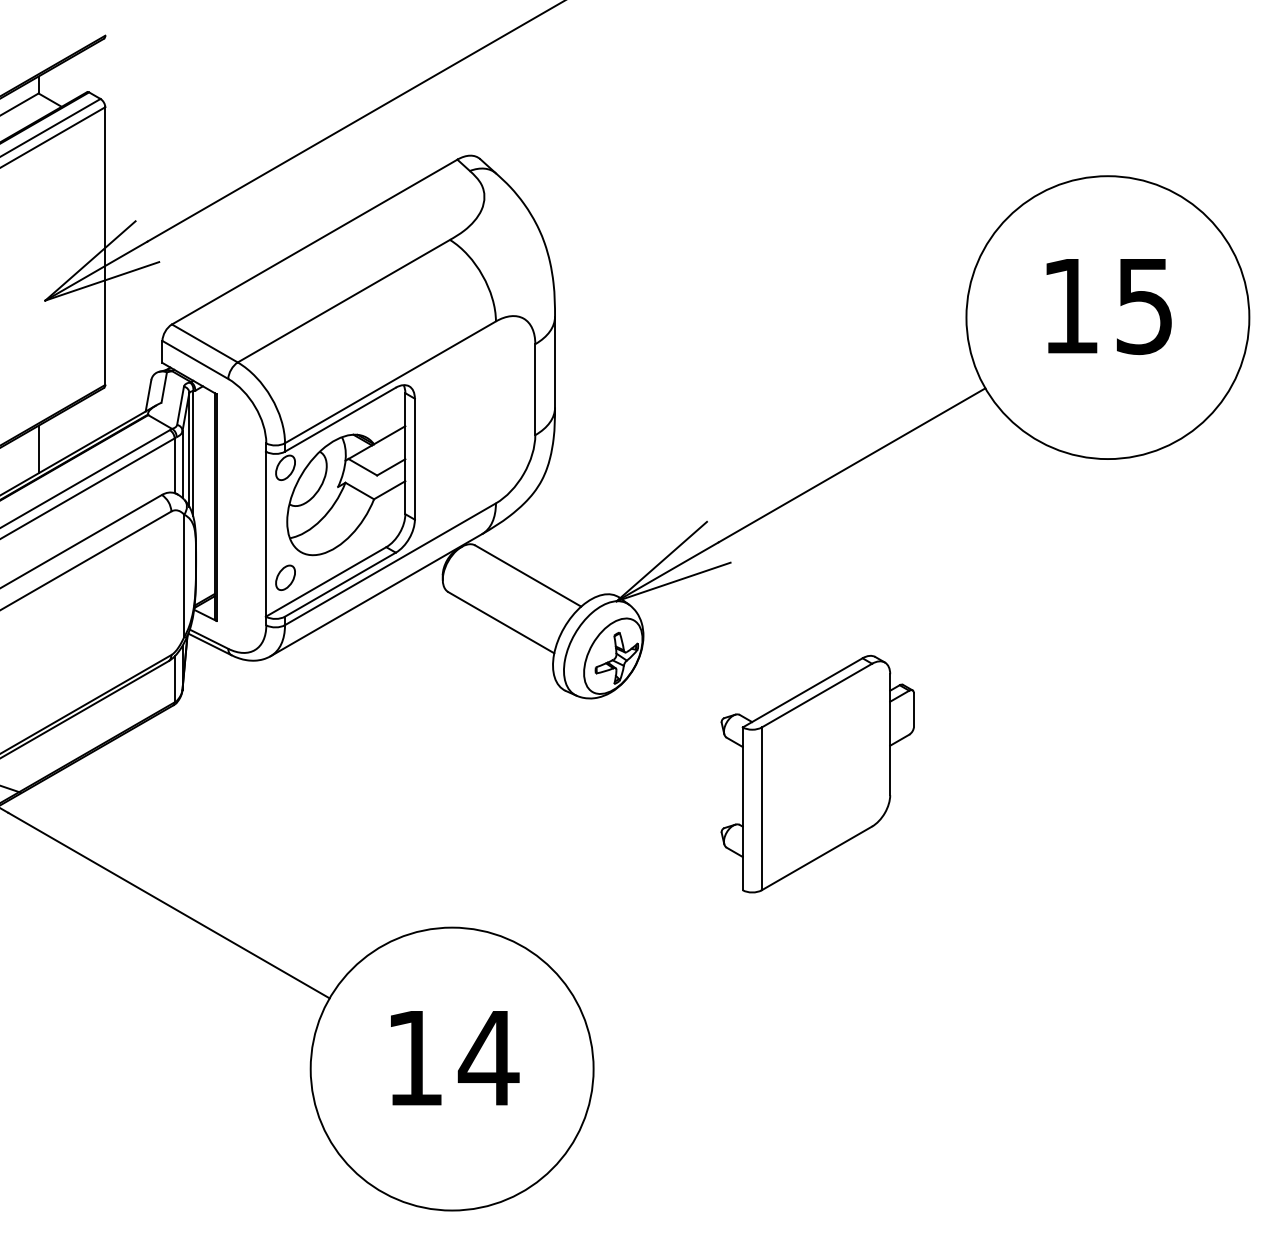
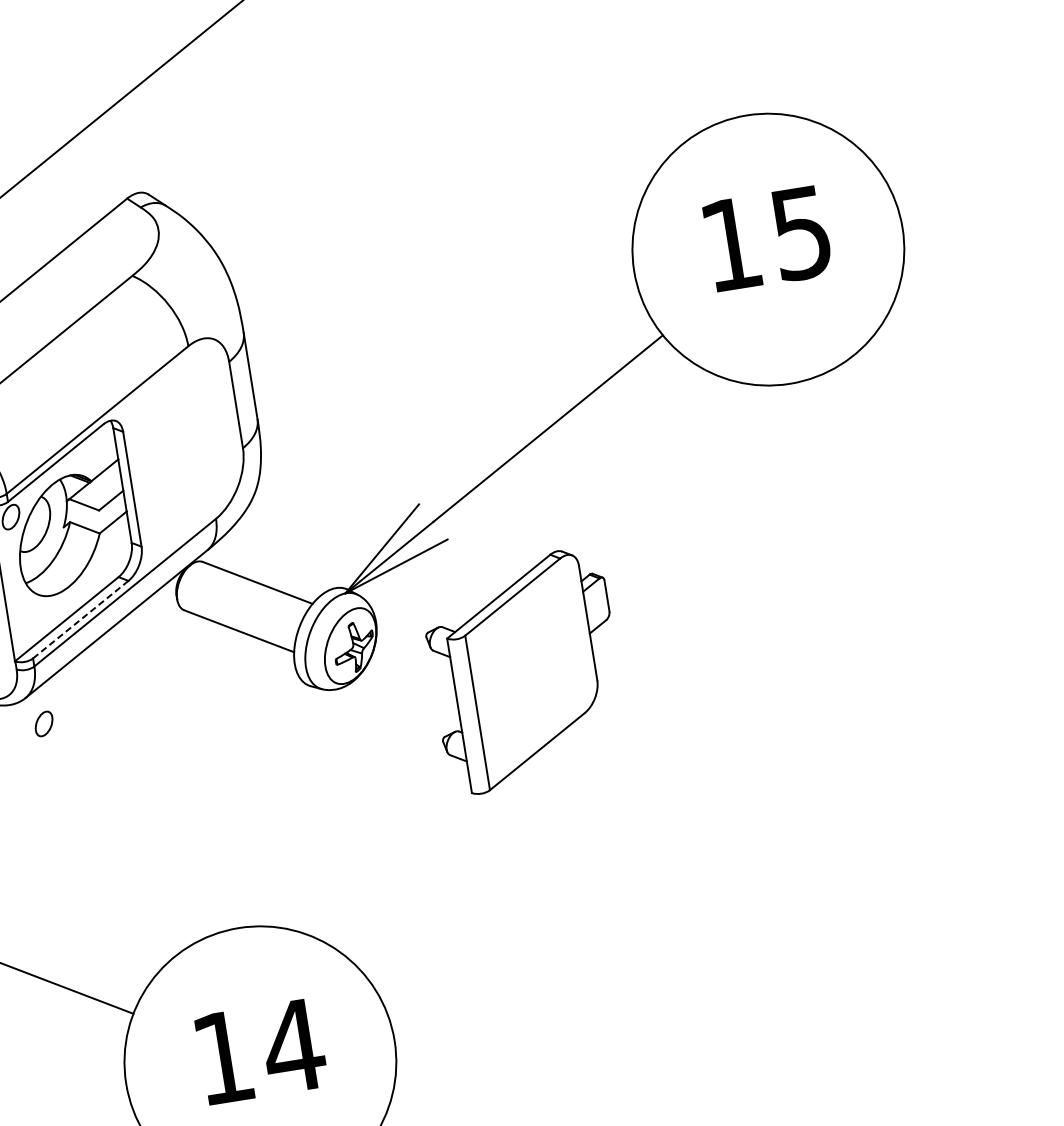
part: (285, 577) -> (43, 723), moved
line: (340, 584) -> (80, 619), solid -> dashed
part: (817, 774) -> (525, 671), moved

